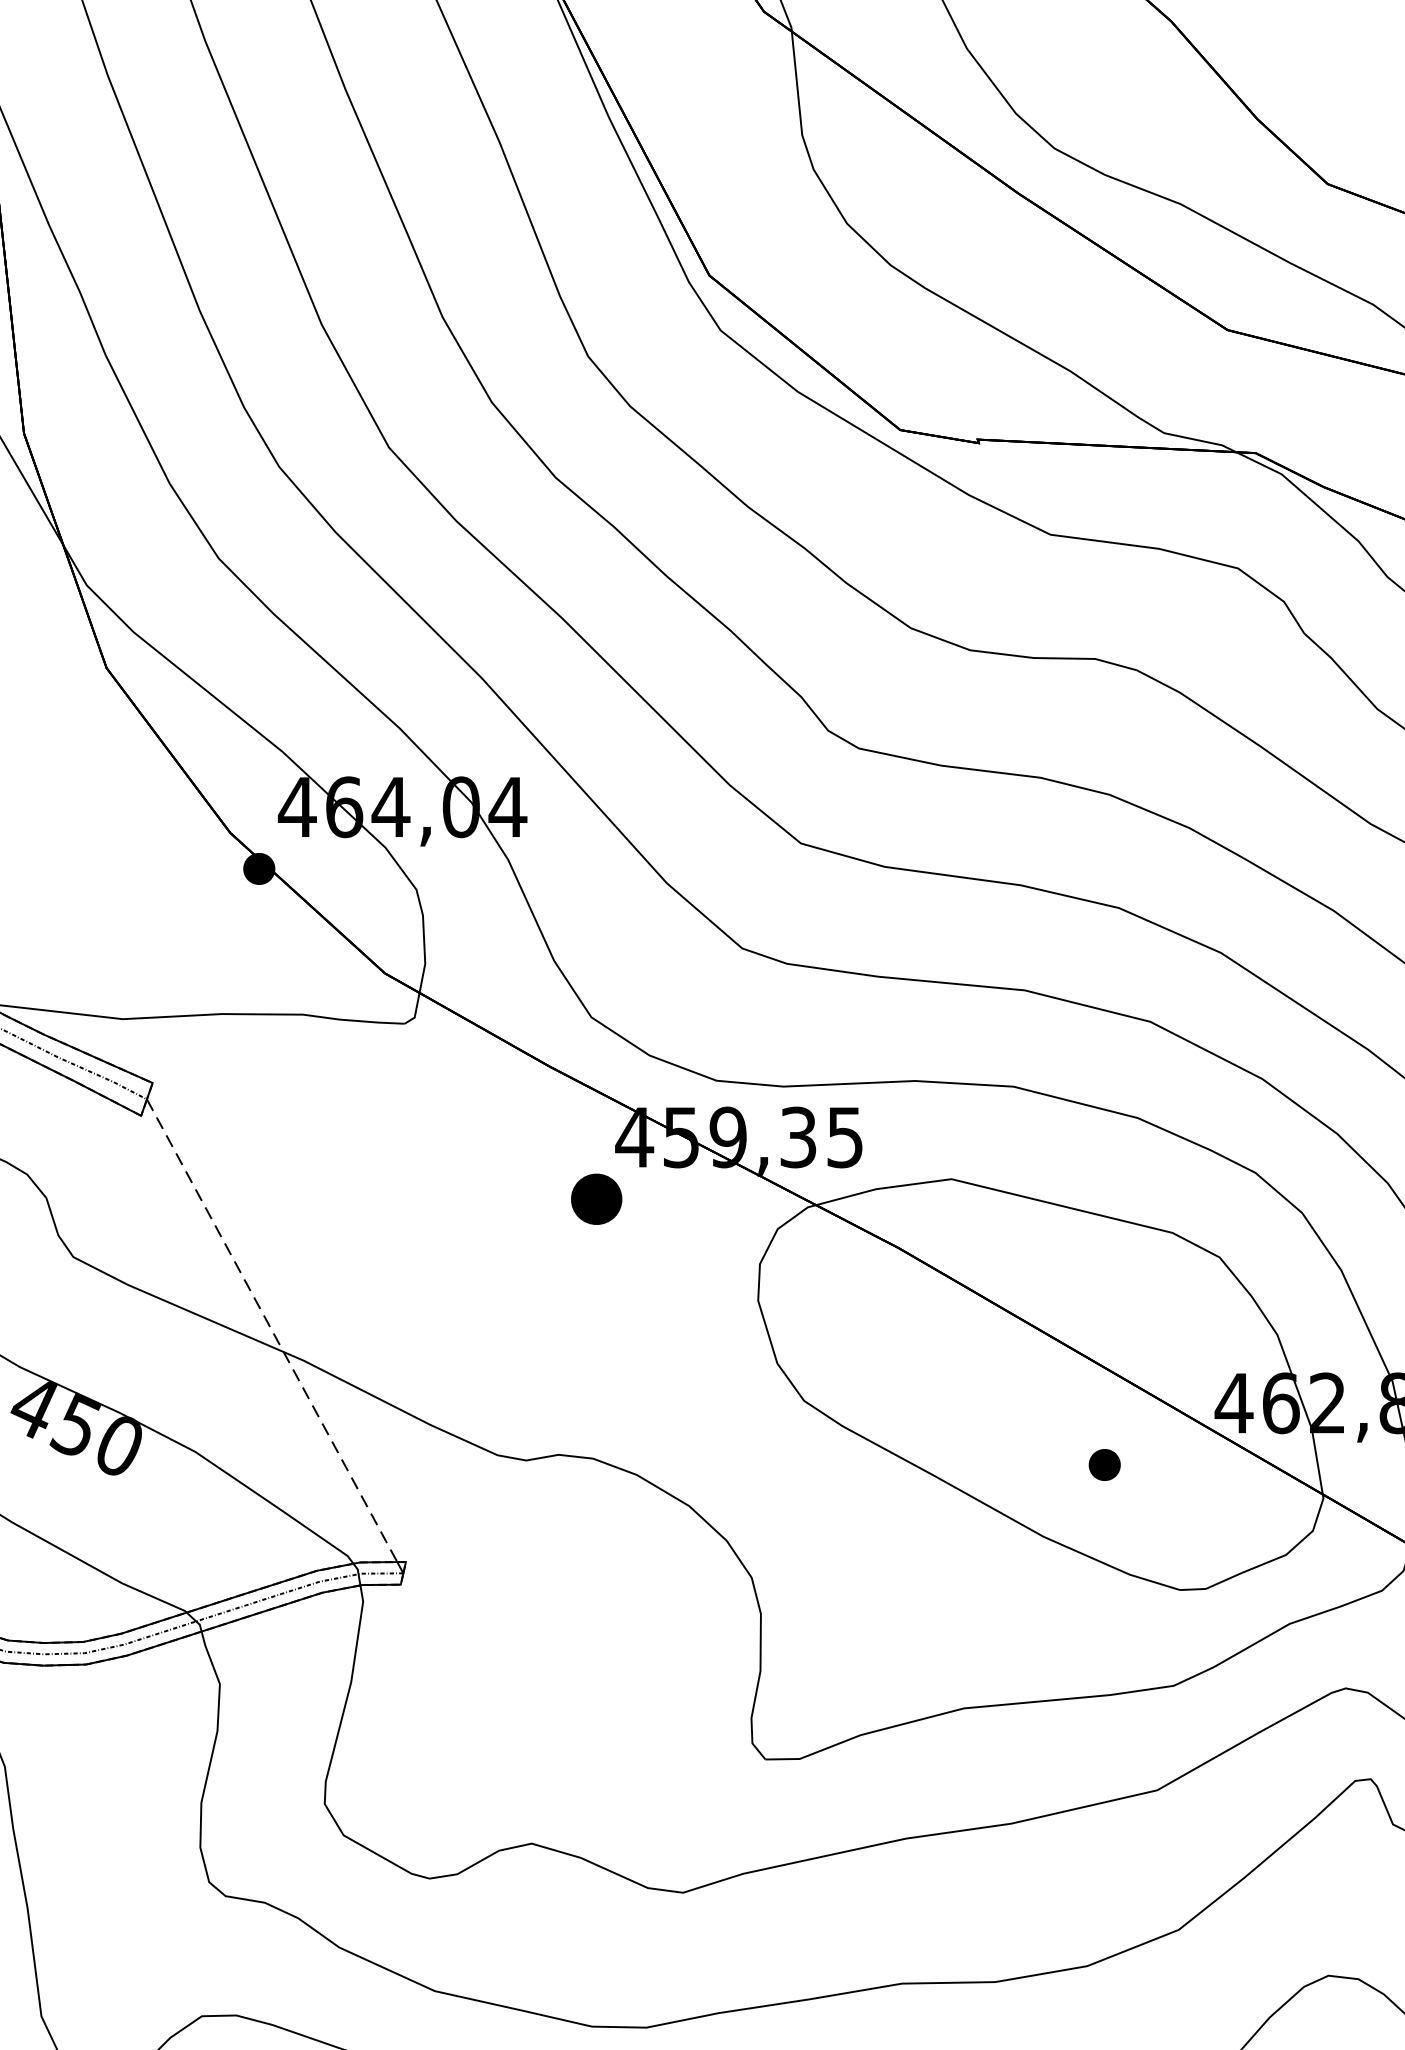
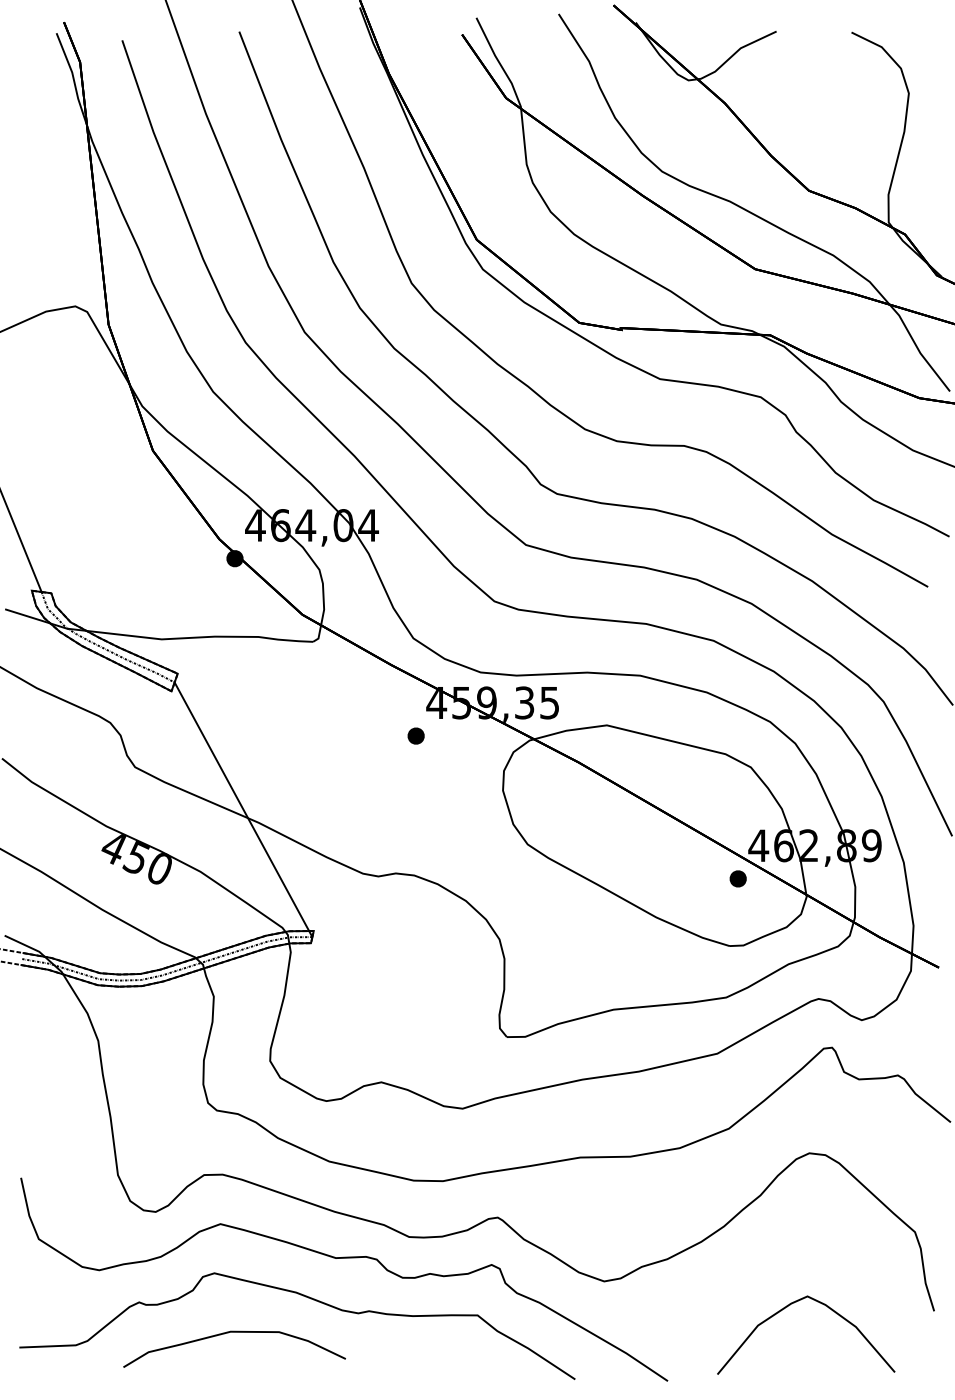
part: (595, 1198) -> (415, 735), size x0.62
line: (273, 1332) -> (242, 807), dashed -> solid
part: (1103, 1464) -> (737, 878), moved

